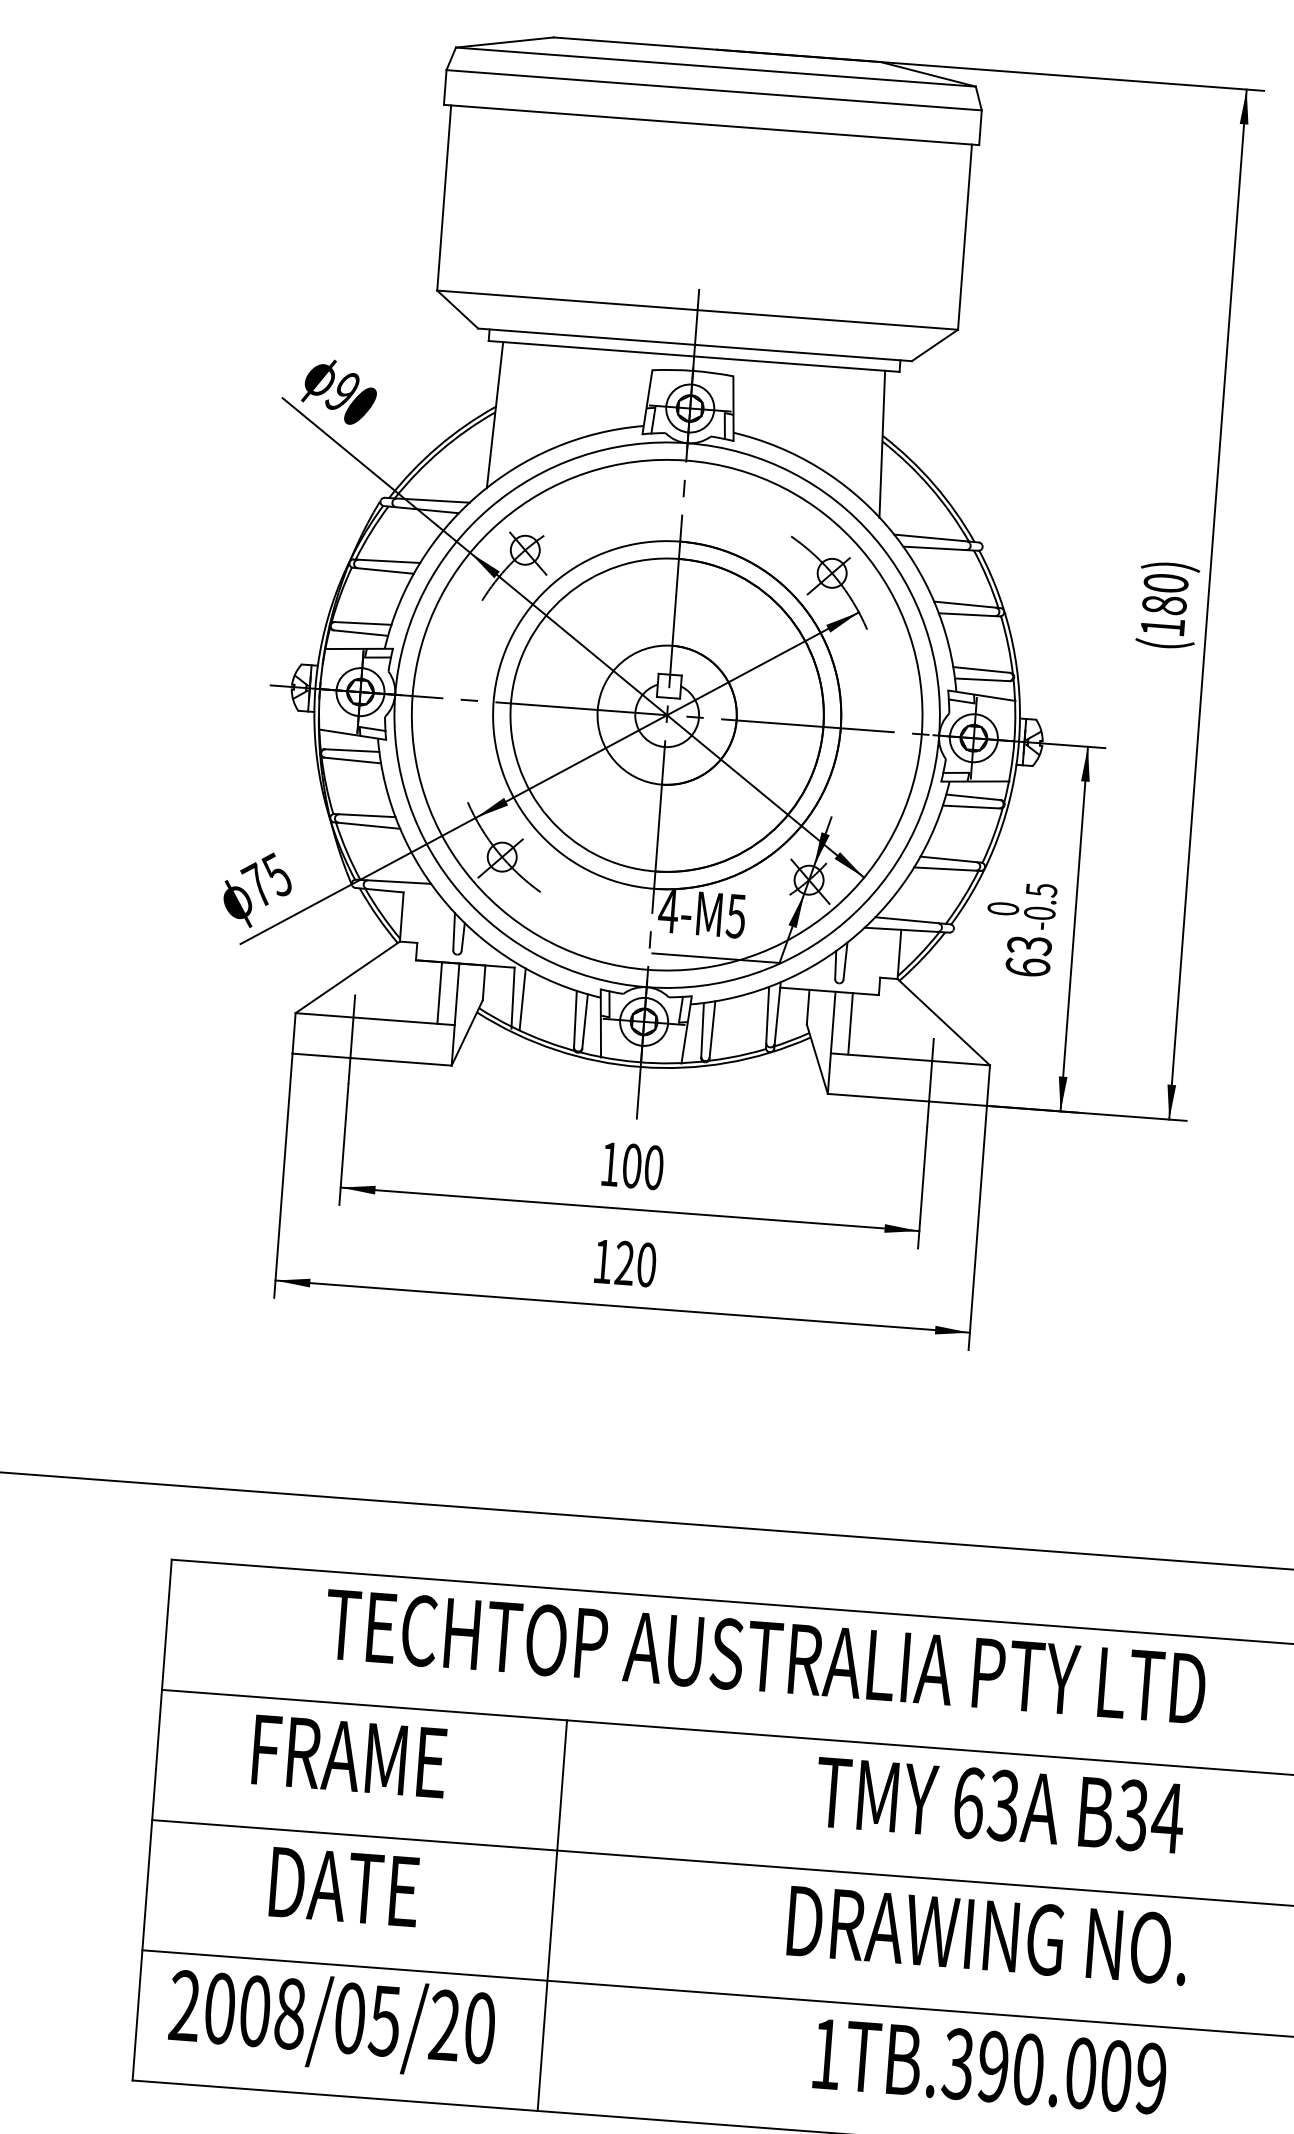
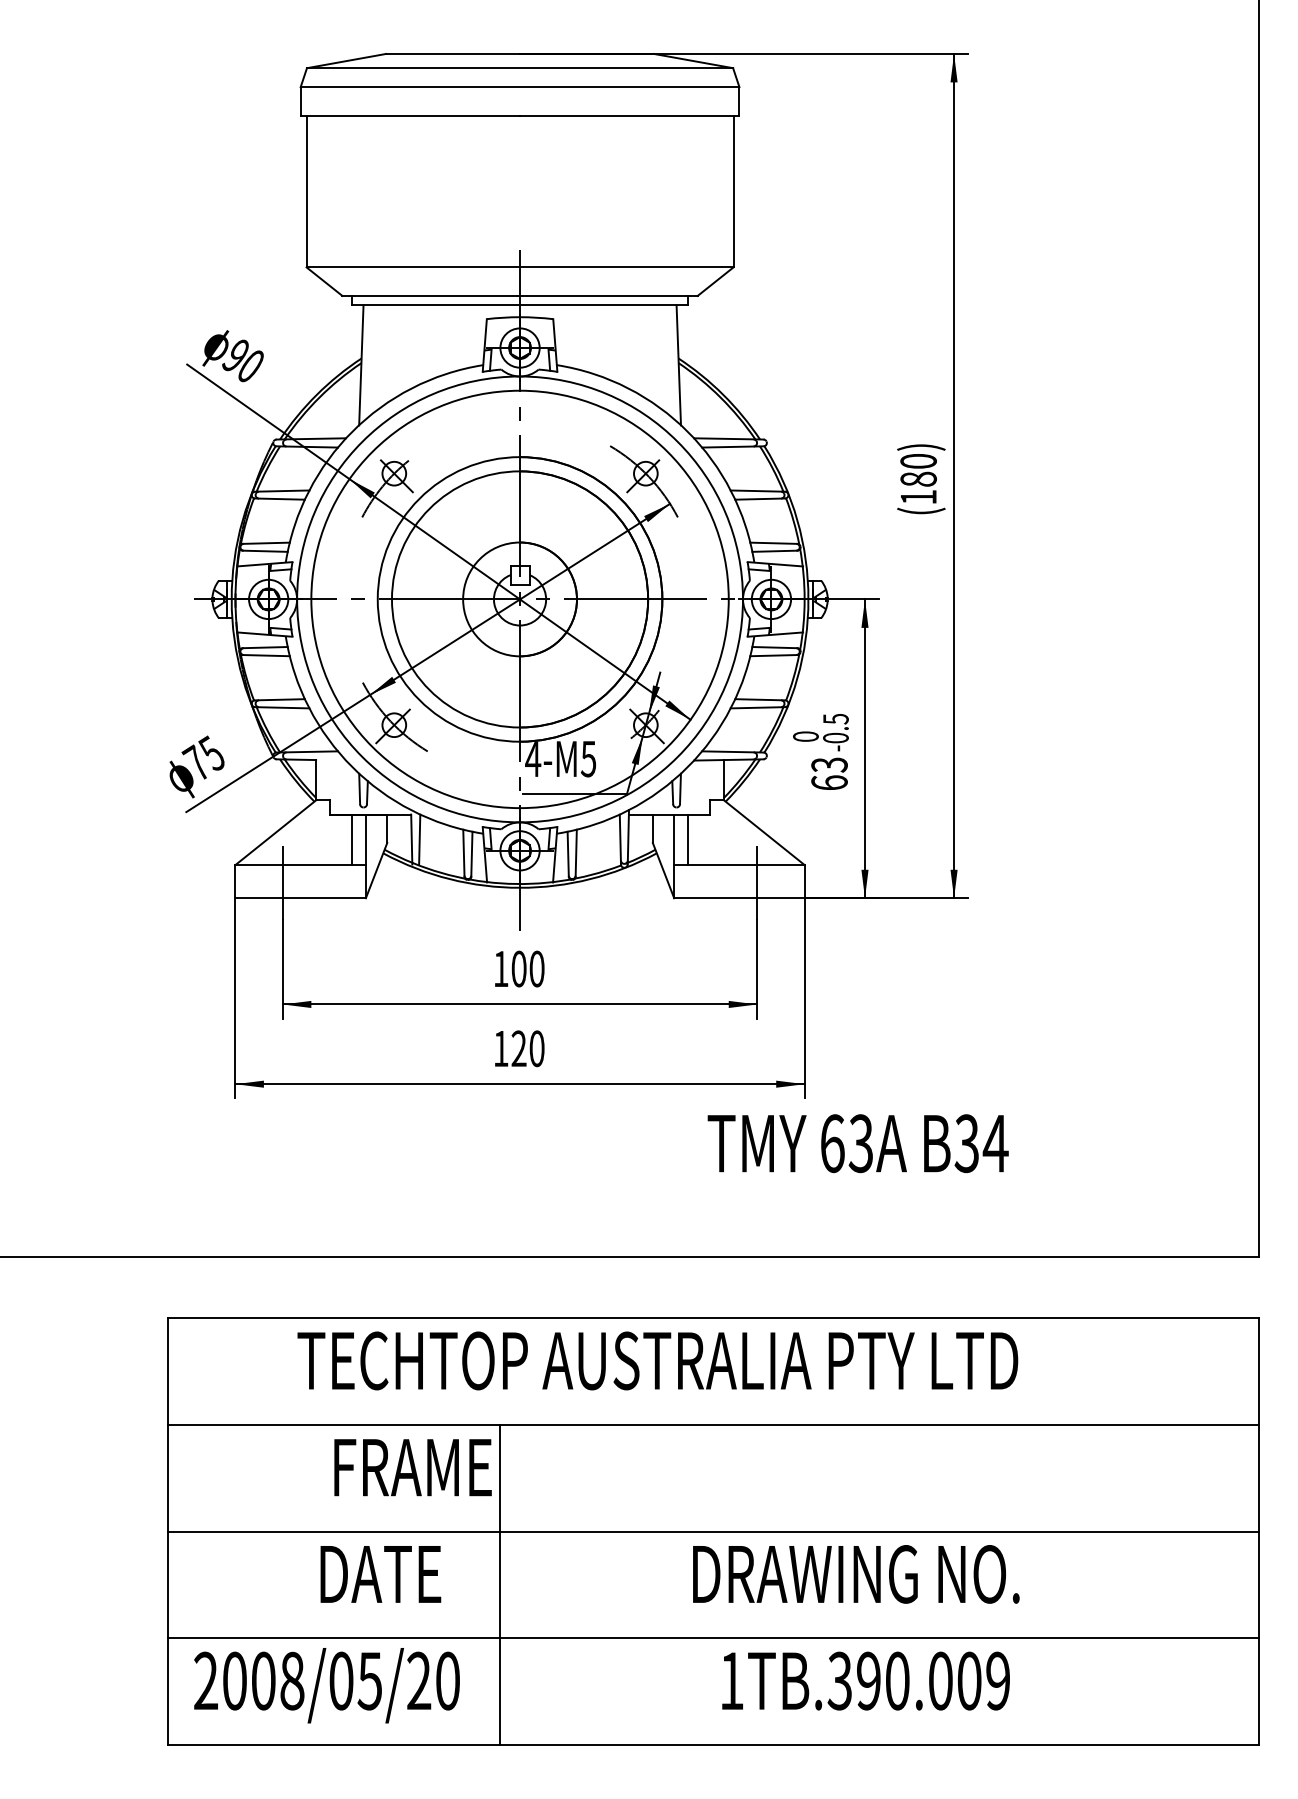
text: (348, 1756) -> (412, 1467), moved
text: (999, 1805) -> (857, 1143), moved
text: (344, 1887) -> (380, 1574), moved

